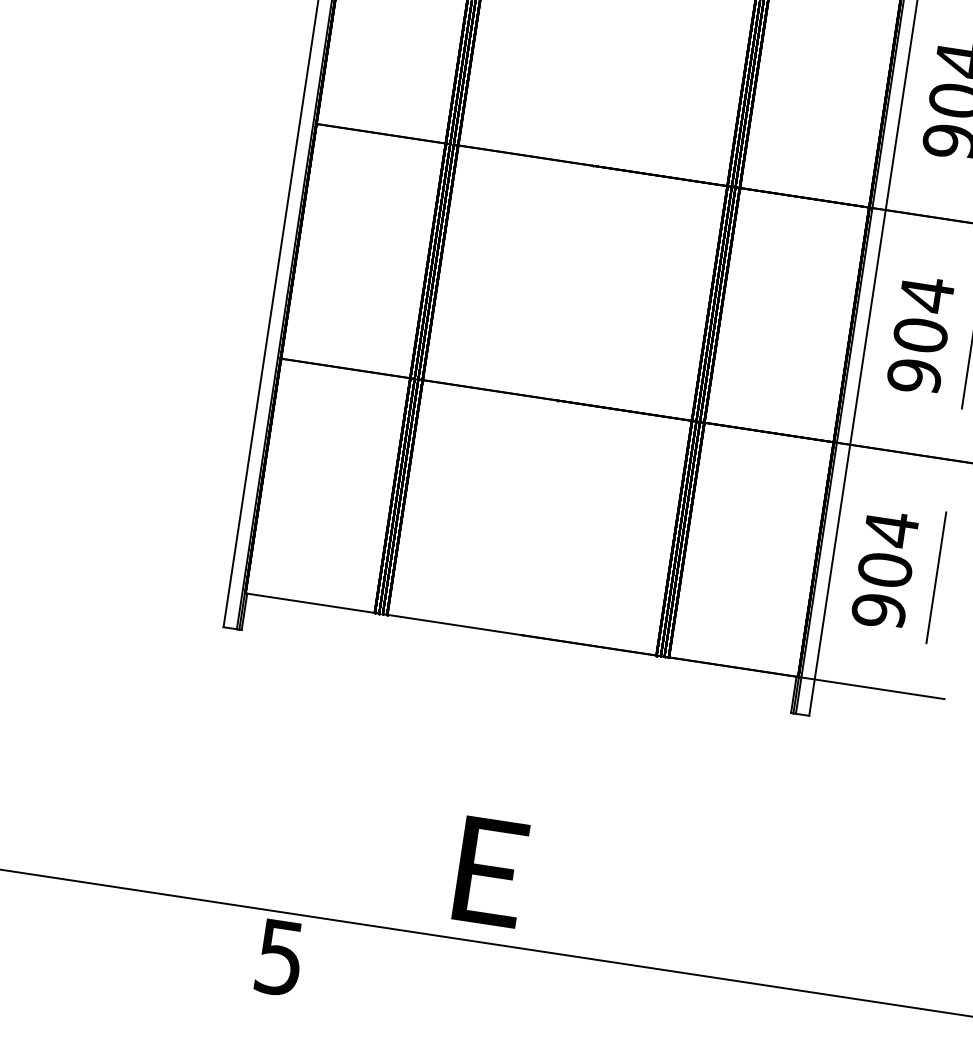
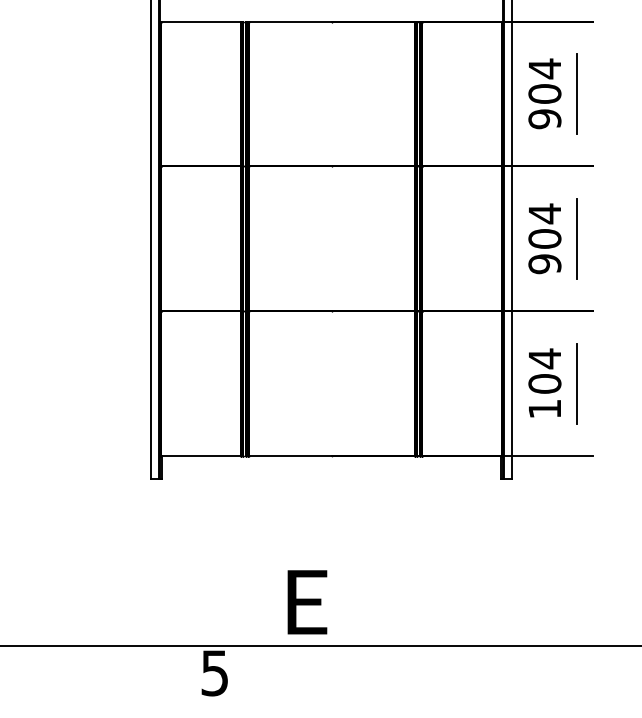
text: (878, 611) -> (544, 409), 904 -> 104
text: (490, 872) -> (307, 602), moved

